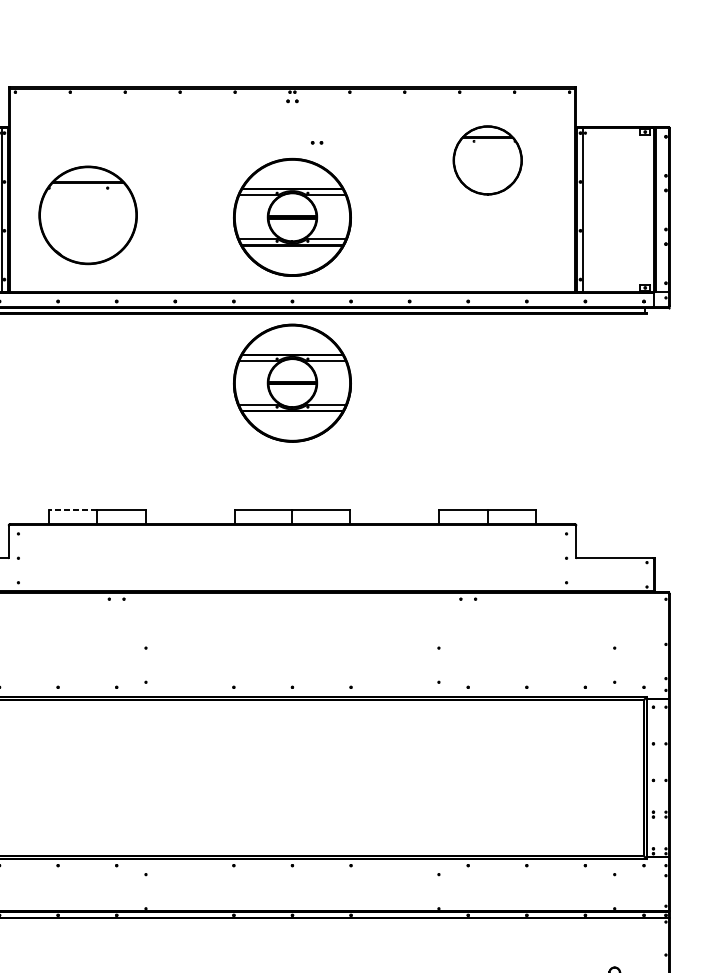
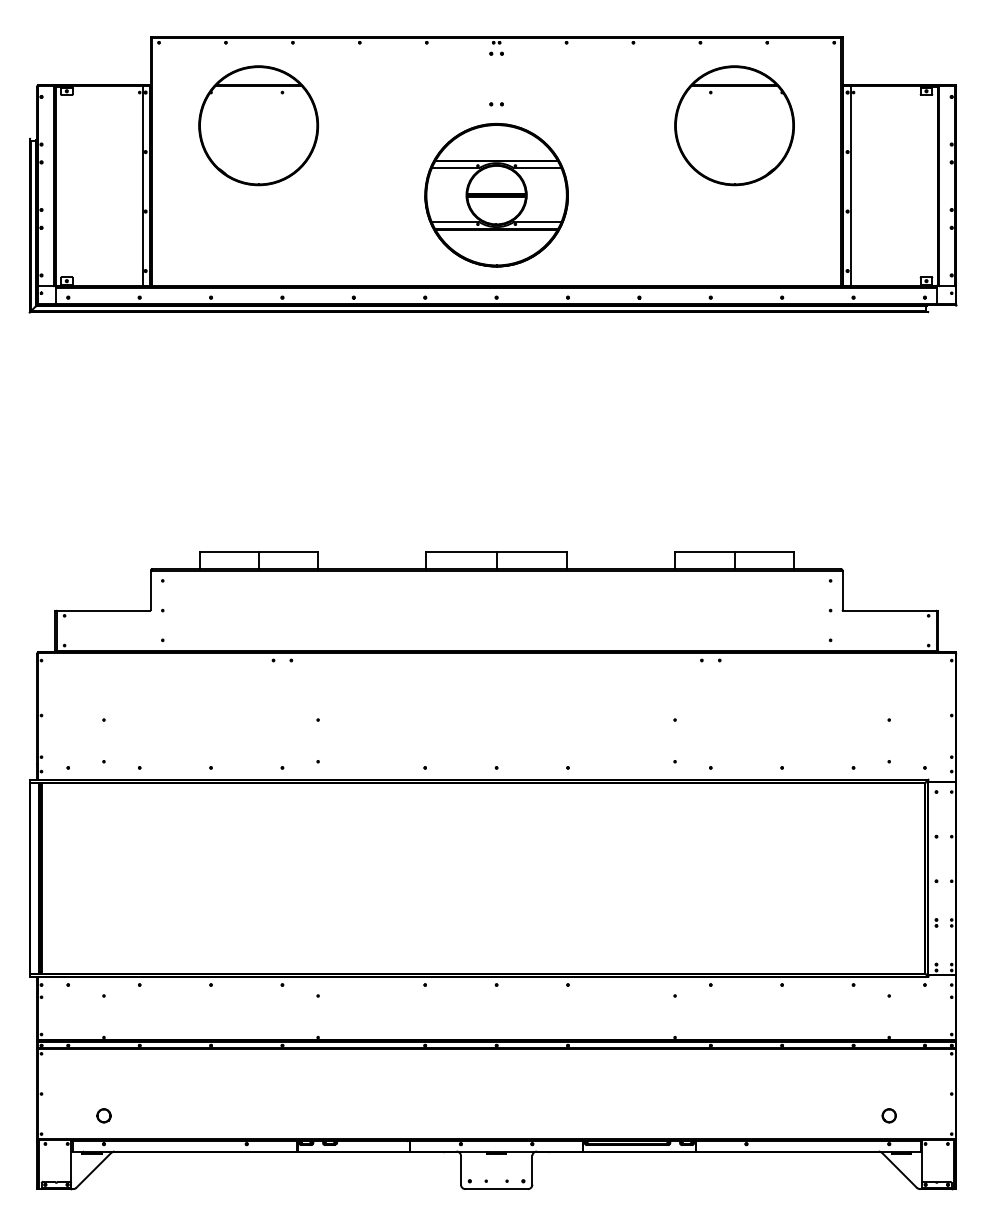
part: (316, 142) -> (496, 104), moved
part: (487, 160) -> (734, 125), size x1.43
part: (88, 215) -> (258, 125), moved
part: (292, 383) -> (496, 397), removed
line: (73, 510) -> (229, 552), dashed -> solid

